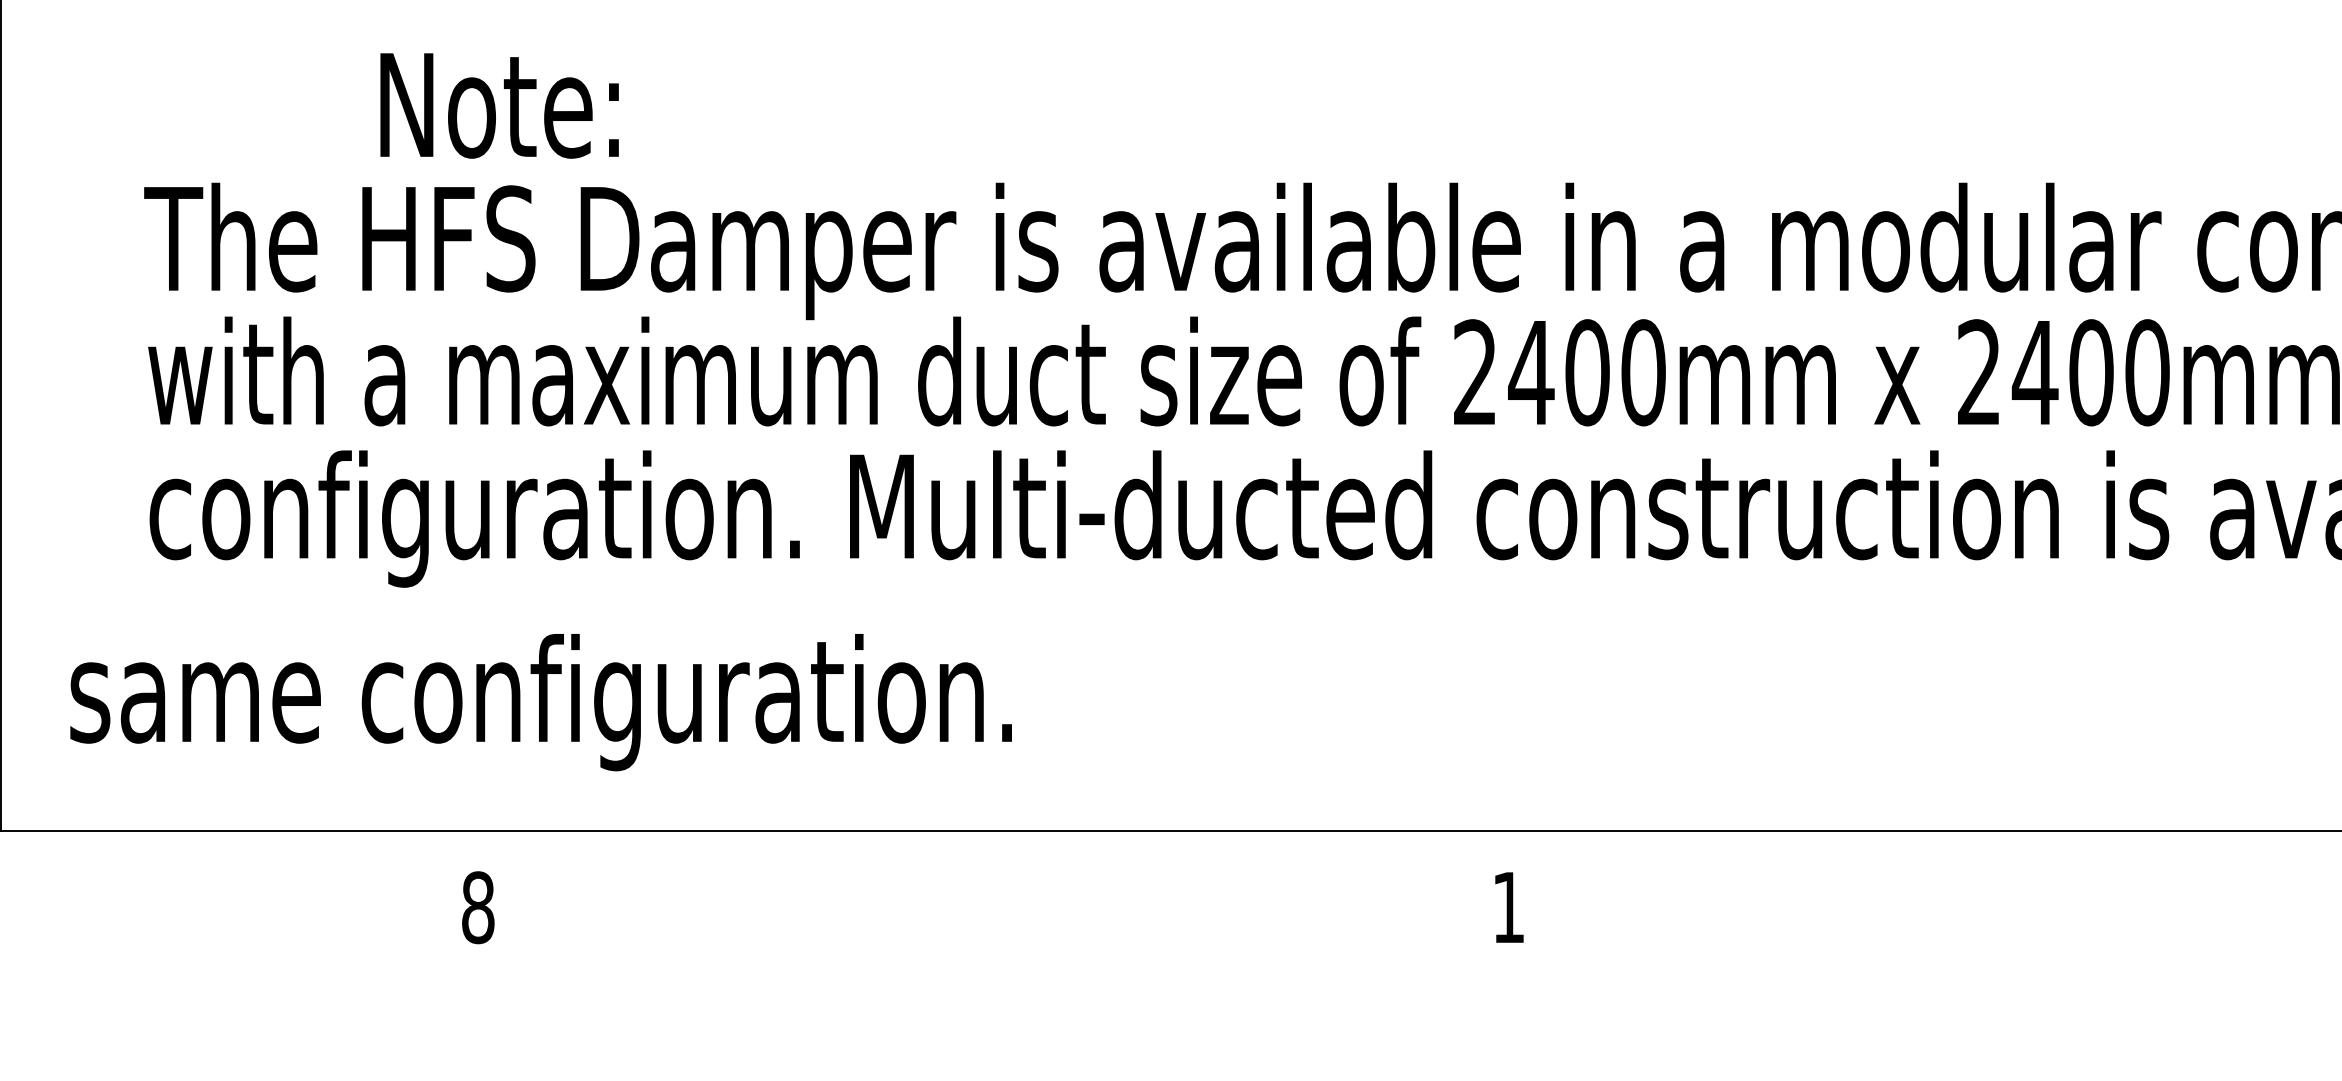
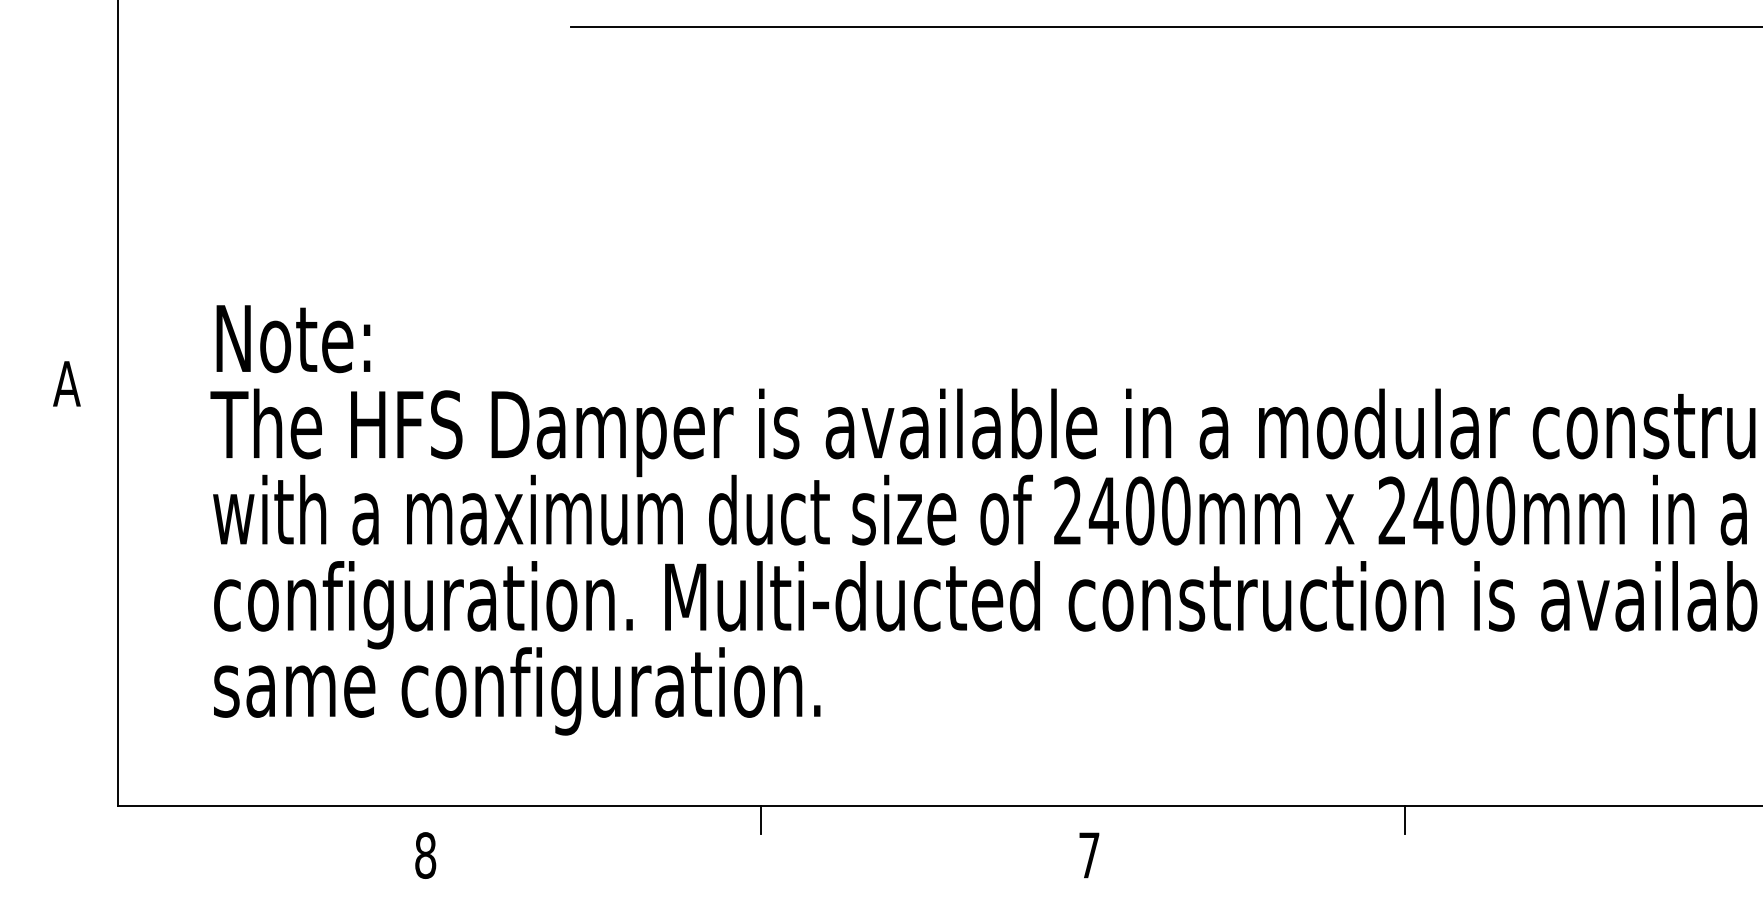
text: (499, 106) -> (293, 339), moved
text: (541, 702) -> (517, 691), moved
line: (999, 853) -> (761, 820), added
line: (1997, 853) -> (1404, 820), added
text: (1508, 907) -> (1089, 855), 1 -> 7

